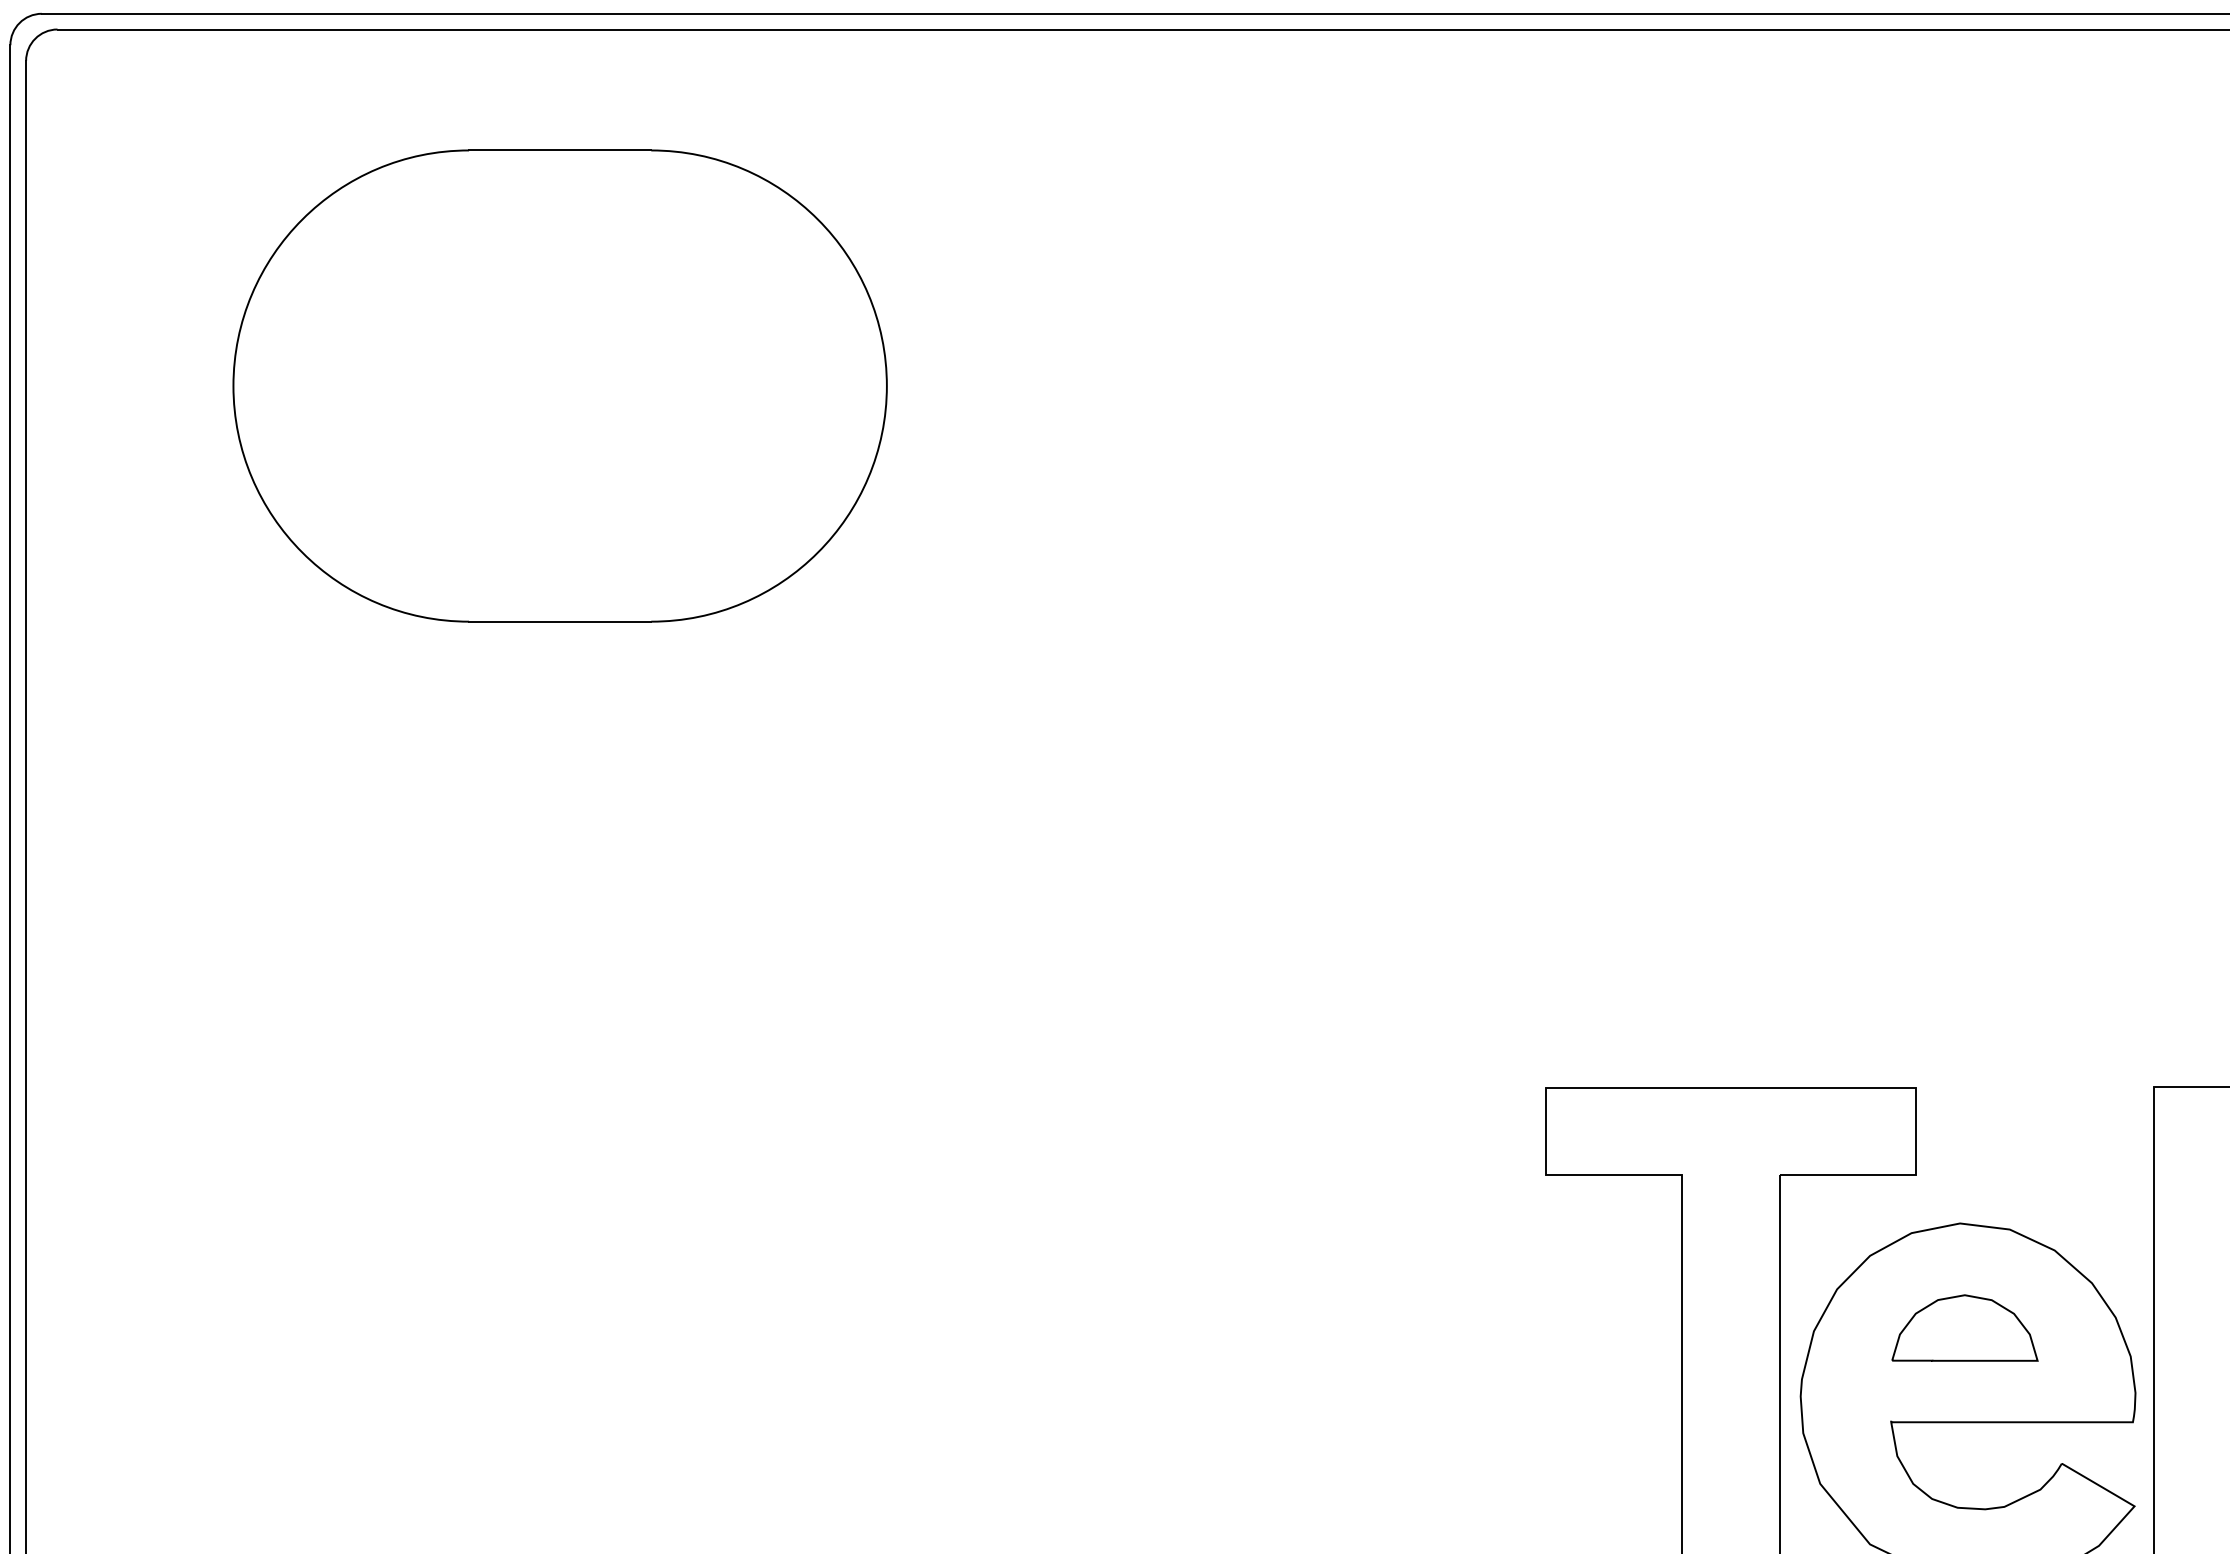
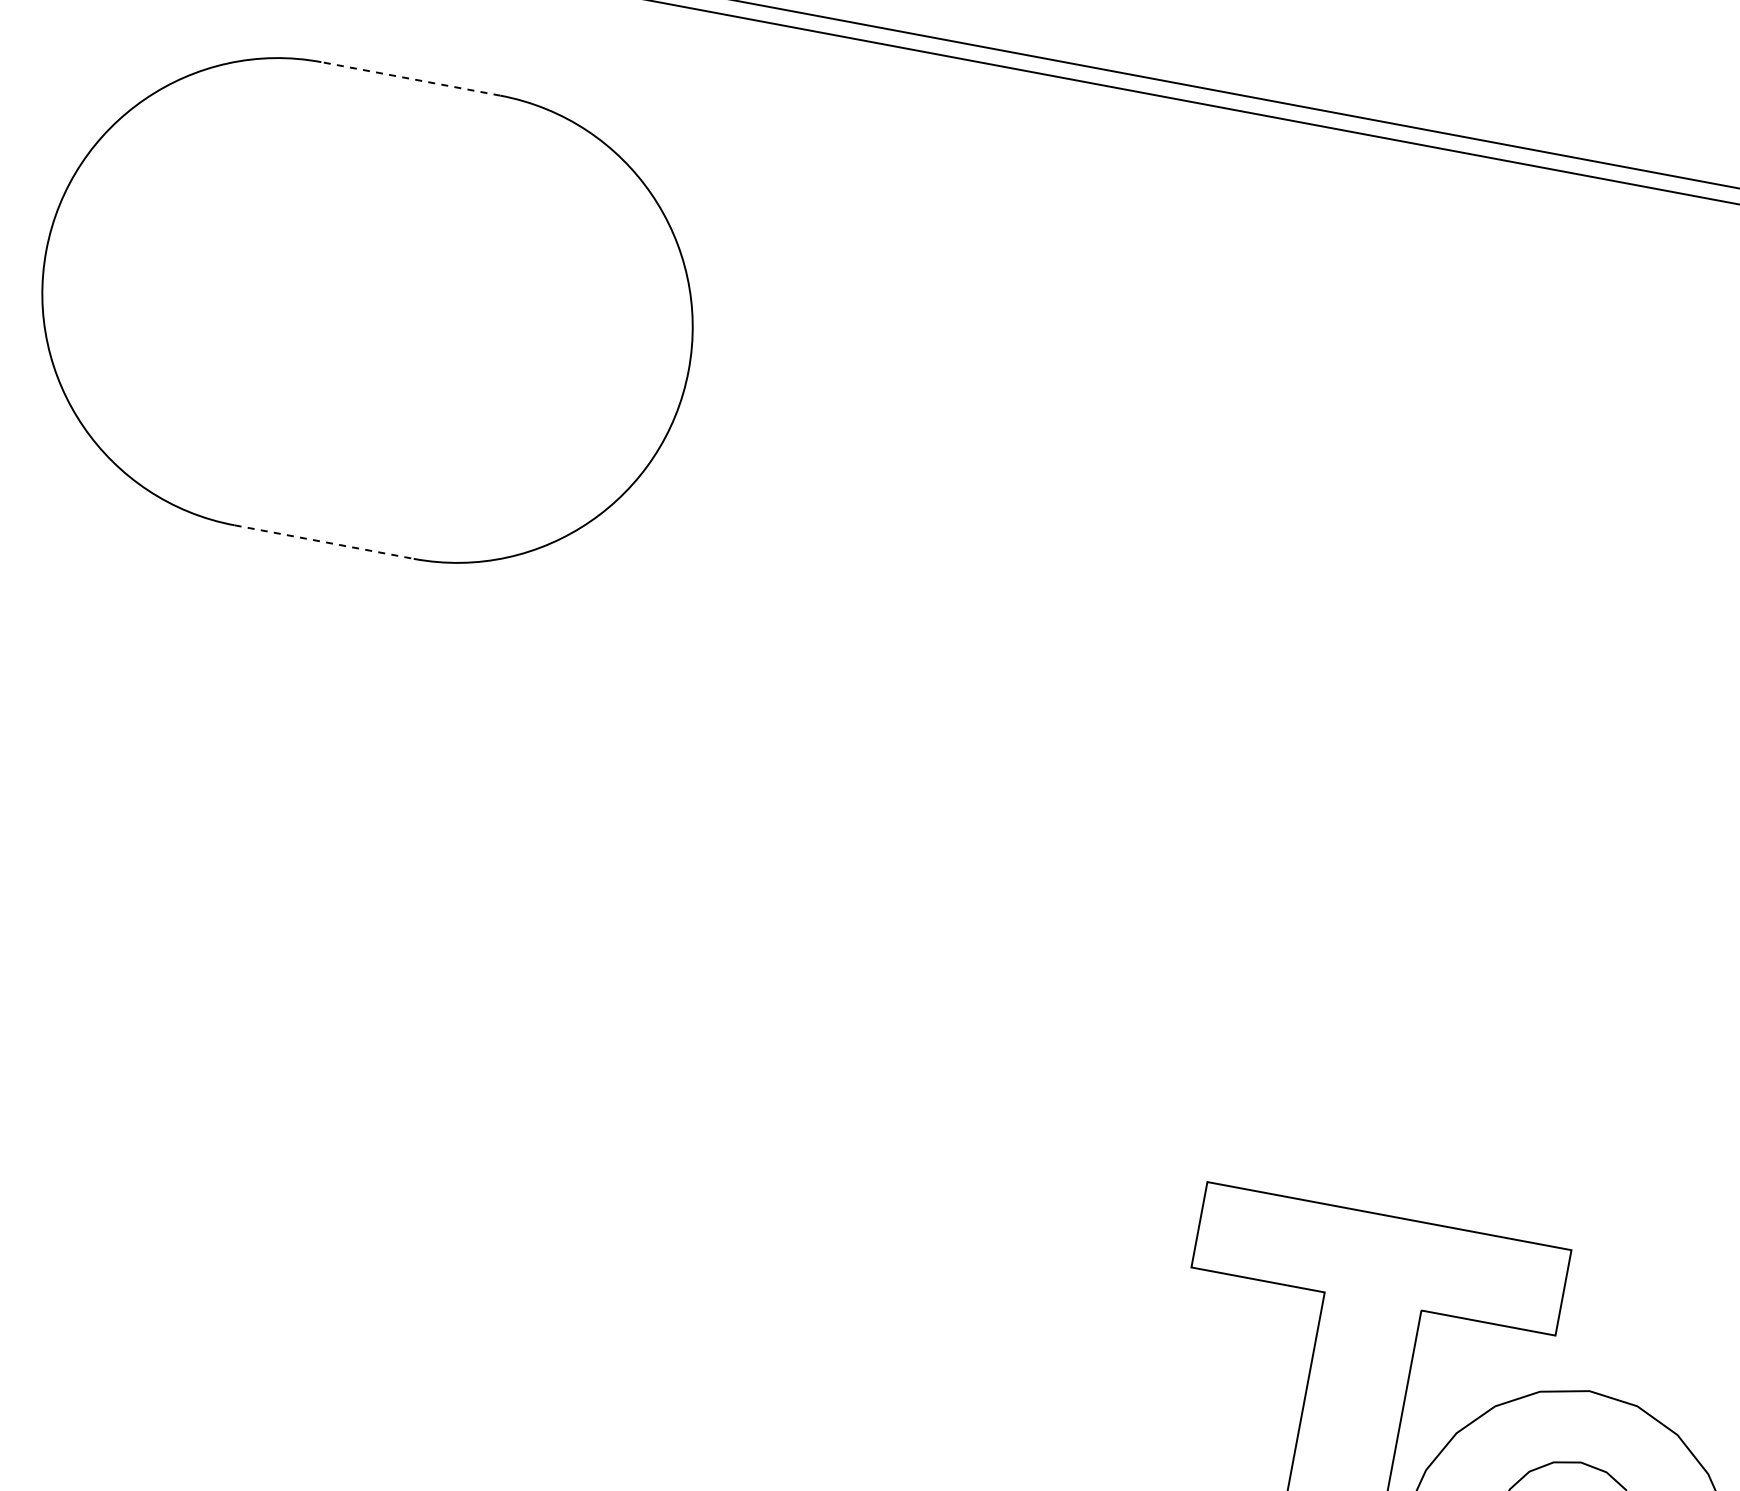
line: (559, 150) -> (410, 78), solid -> dashed
line: (560, 621) -> (324, 541), solid -> dashed

